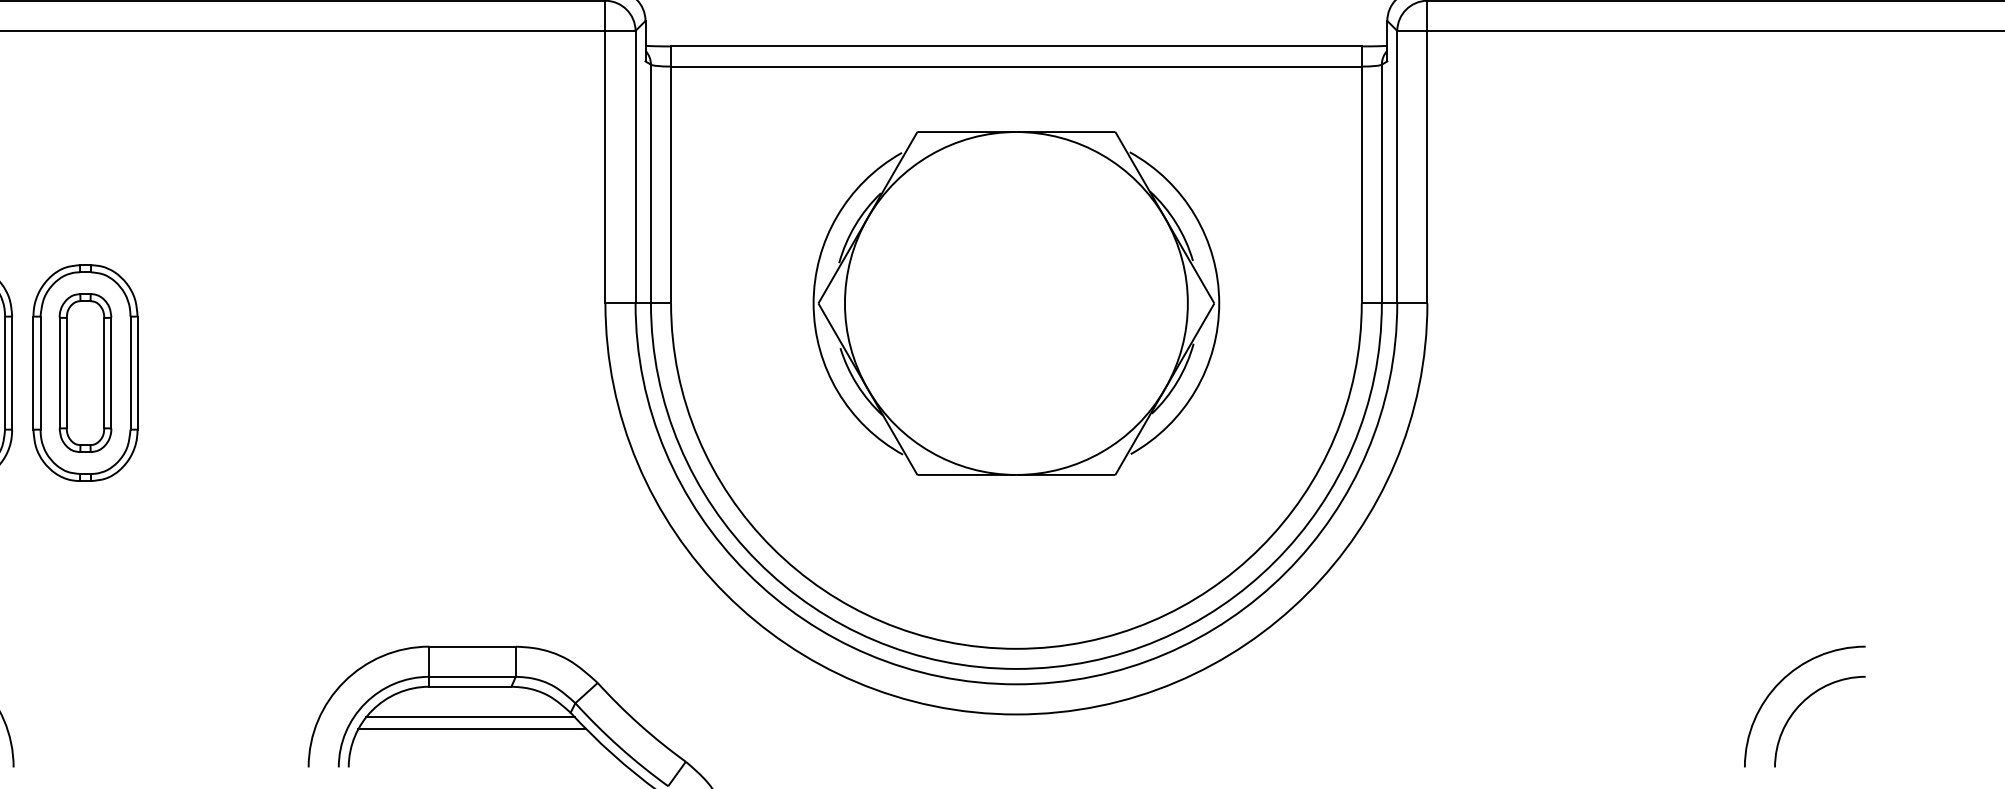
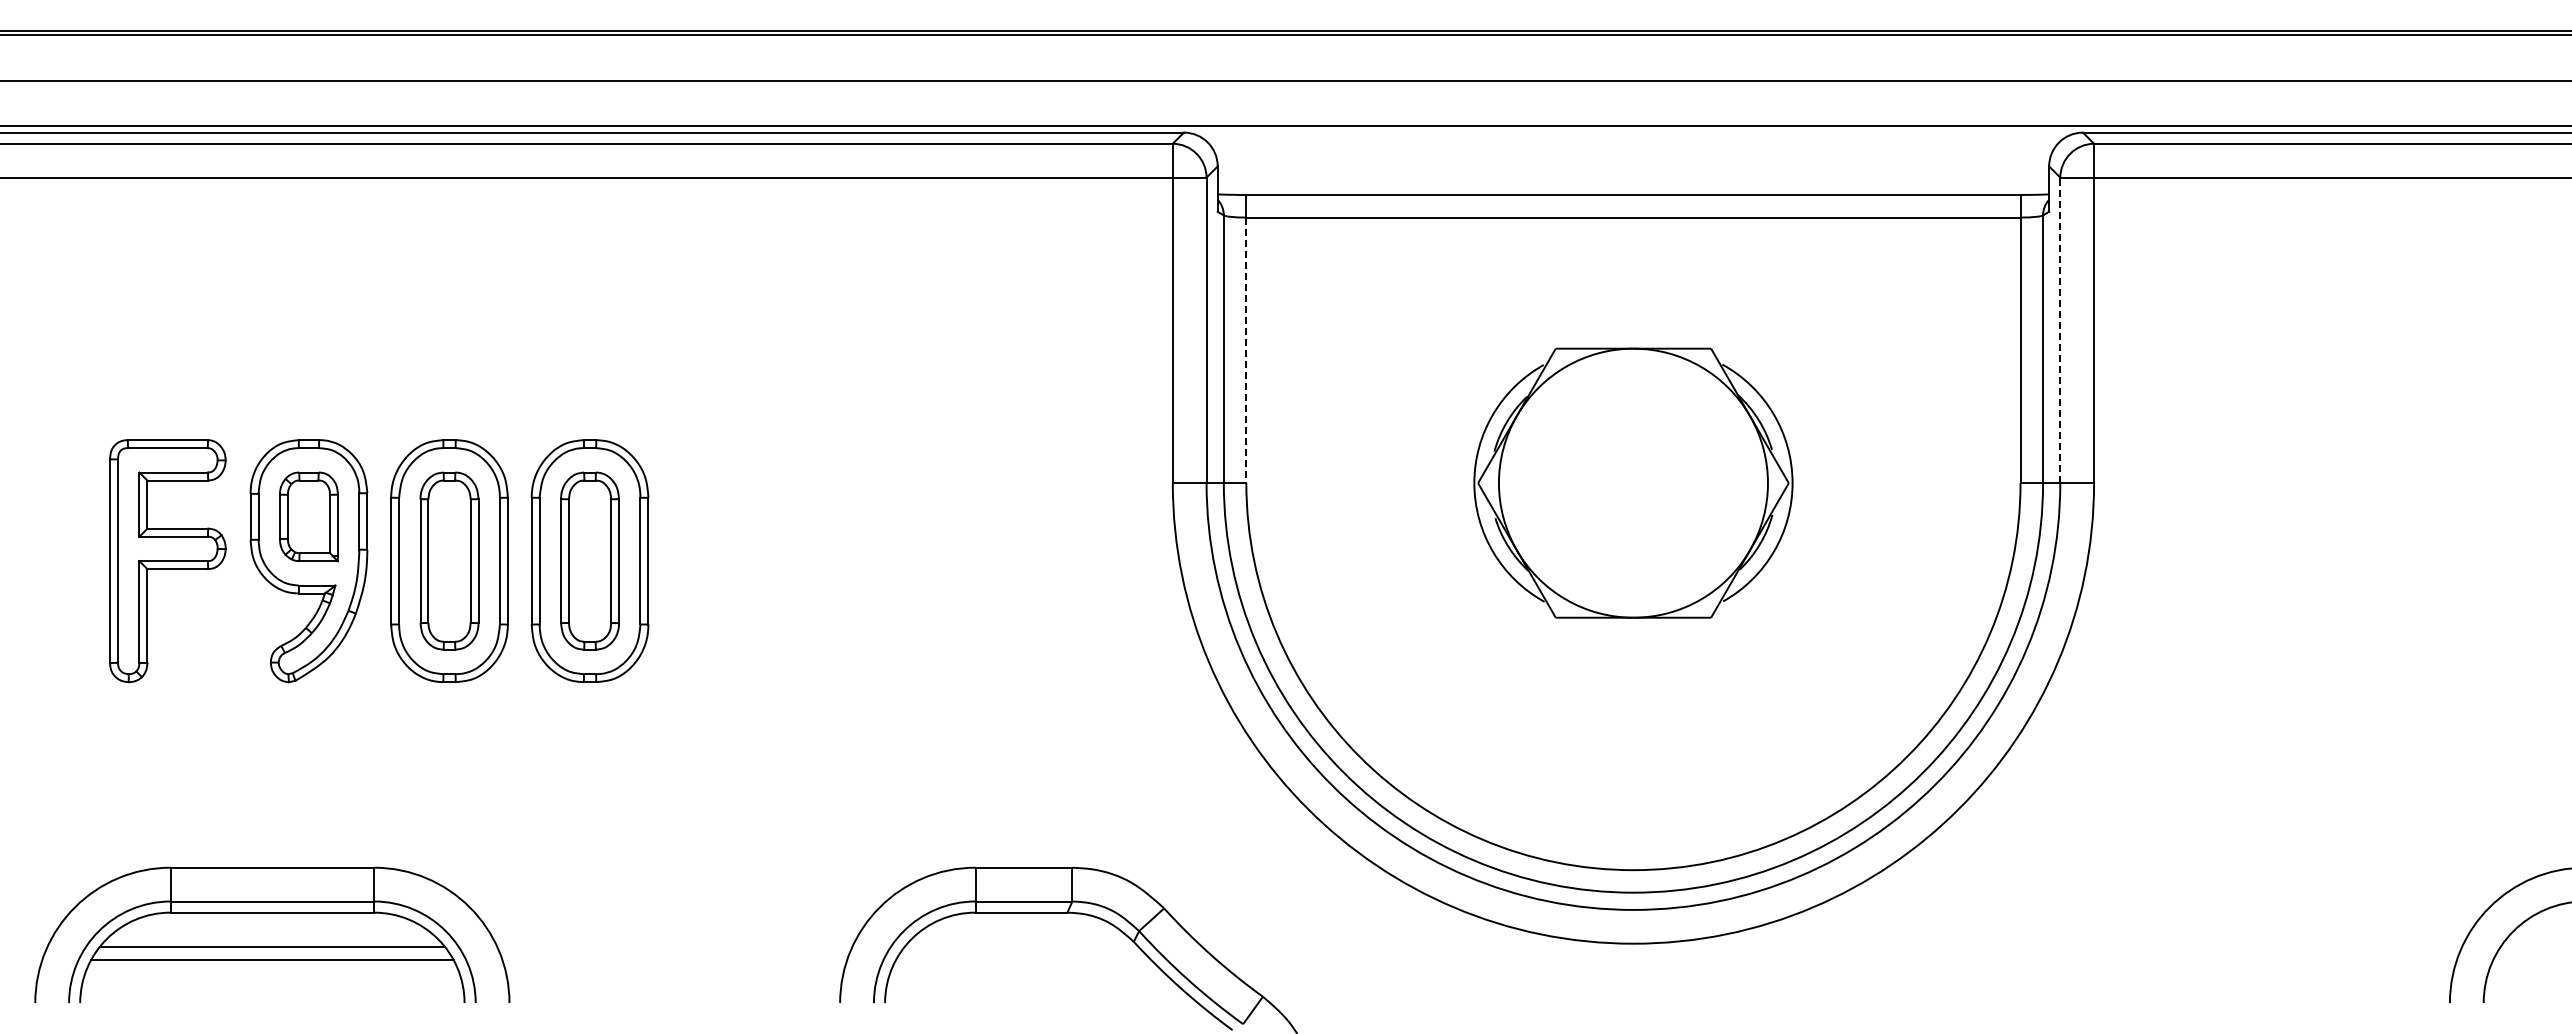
line: (1397, 167) -> (2060, 330), solid -> dashed
line: (671, 185) -> (1246, 350), solid -> dashed
part: (1016, 303) -> (1633, 483), size x0.7
line: (470, 716) -> (1021, 946), removed
line: (472, 729) -> (1023, 960), removed

